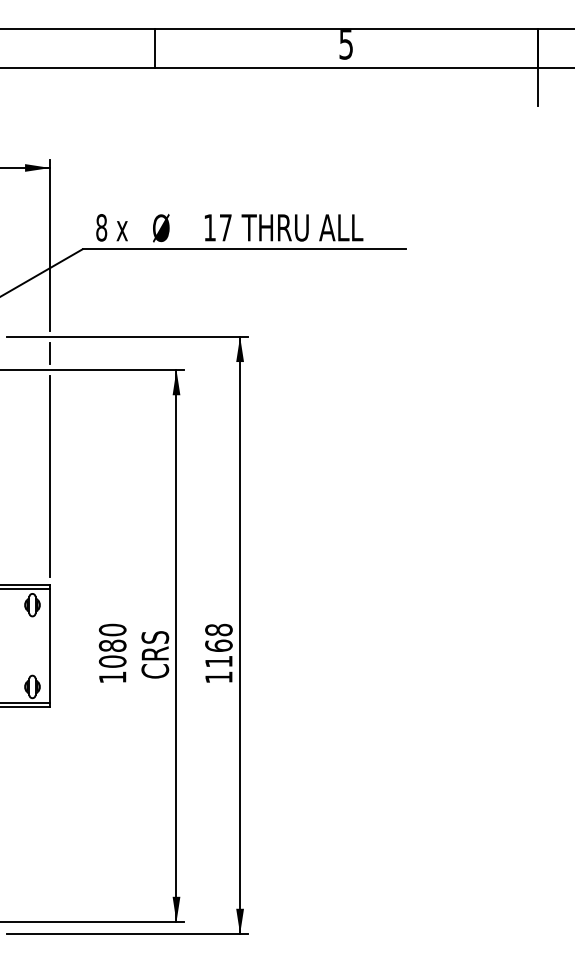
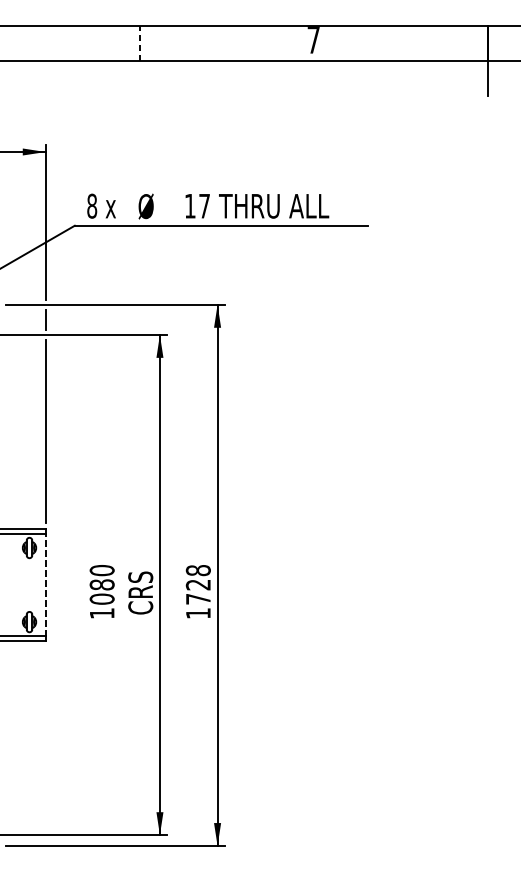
text: (345, 44) -> (313, 40), 5 -> 7
line: (154, 48) -> (140, 43), solid -> dashed
line: (50, 646) -> (45, 585), solid -> dashed
text: (218, 653) -> (197, 591), 1168 -> 1728

